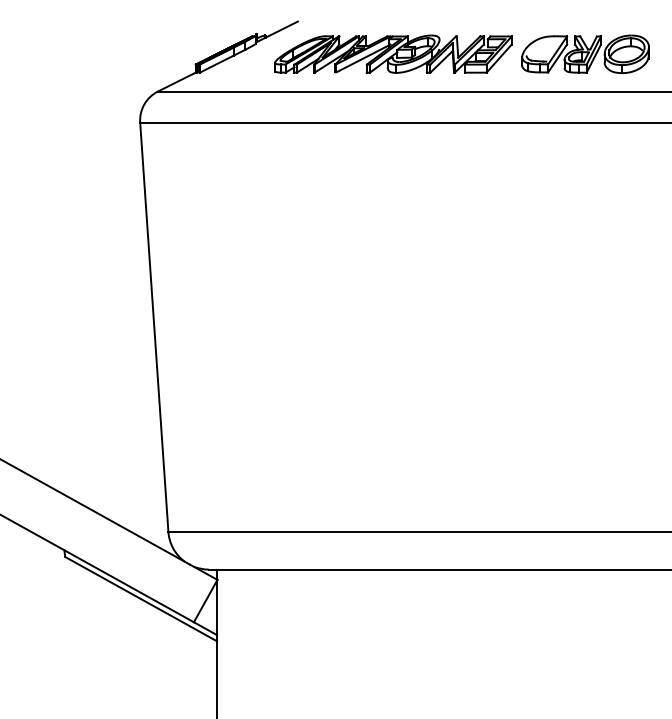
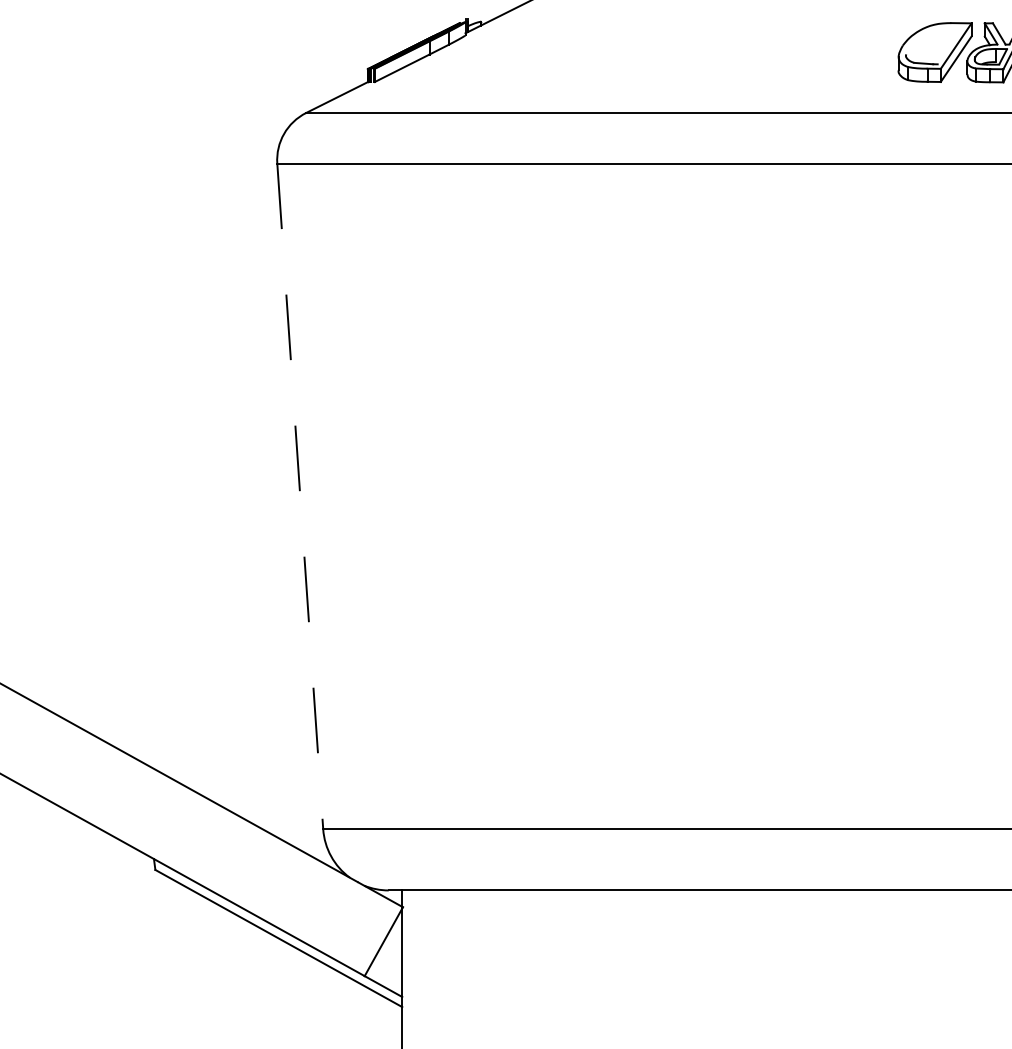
part: (393, 53) -> (689, 51), removed
line: (154, 327) -> (300, 496), solid -> dashed

